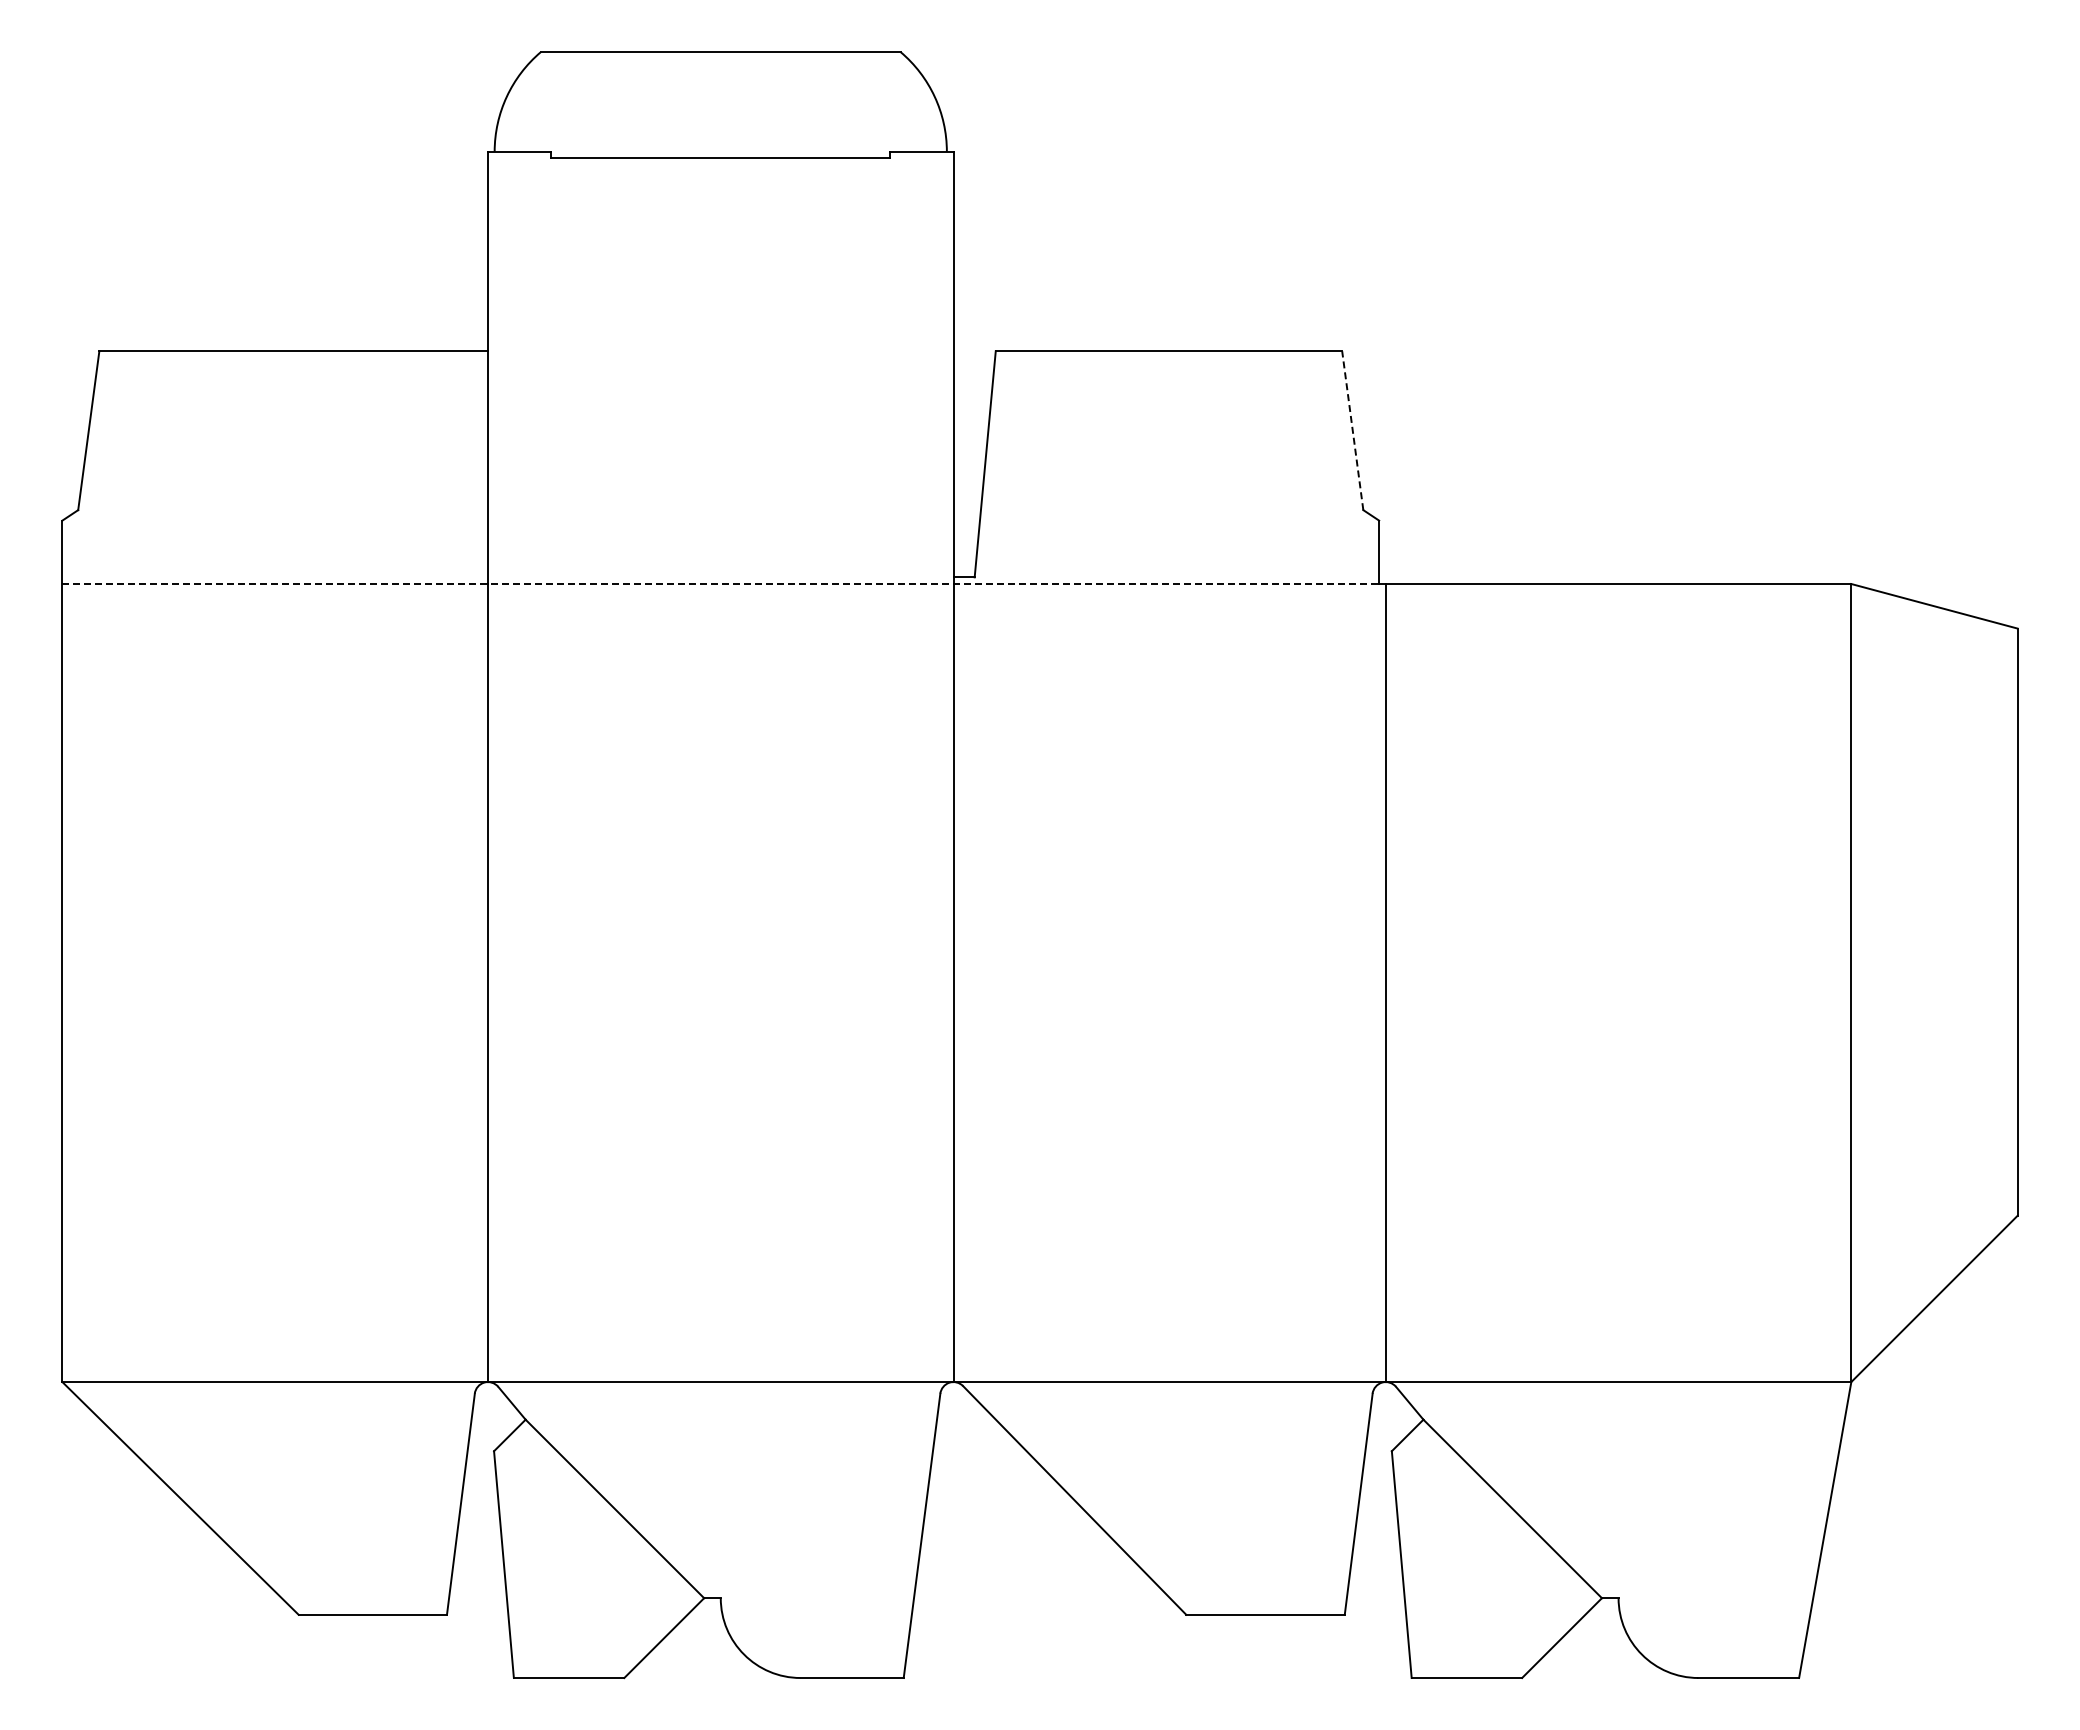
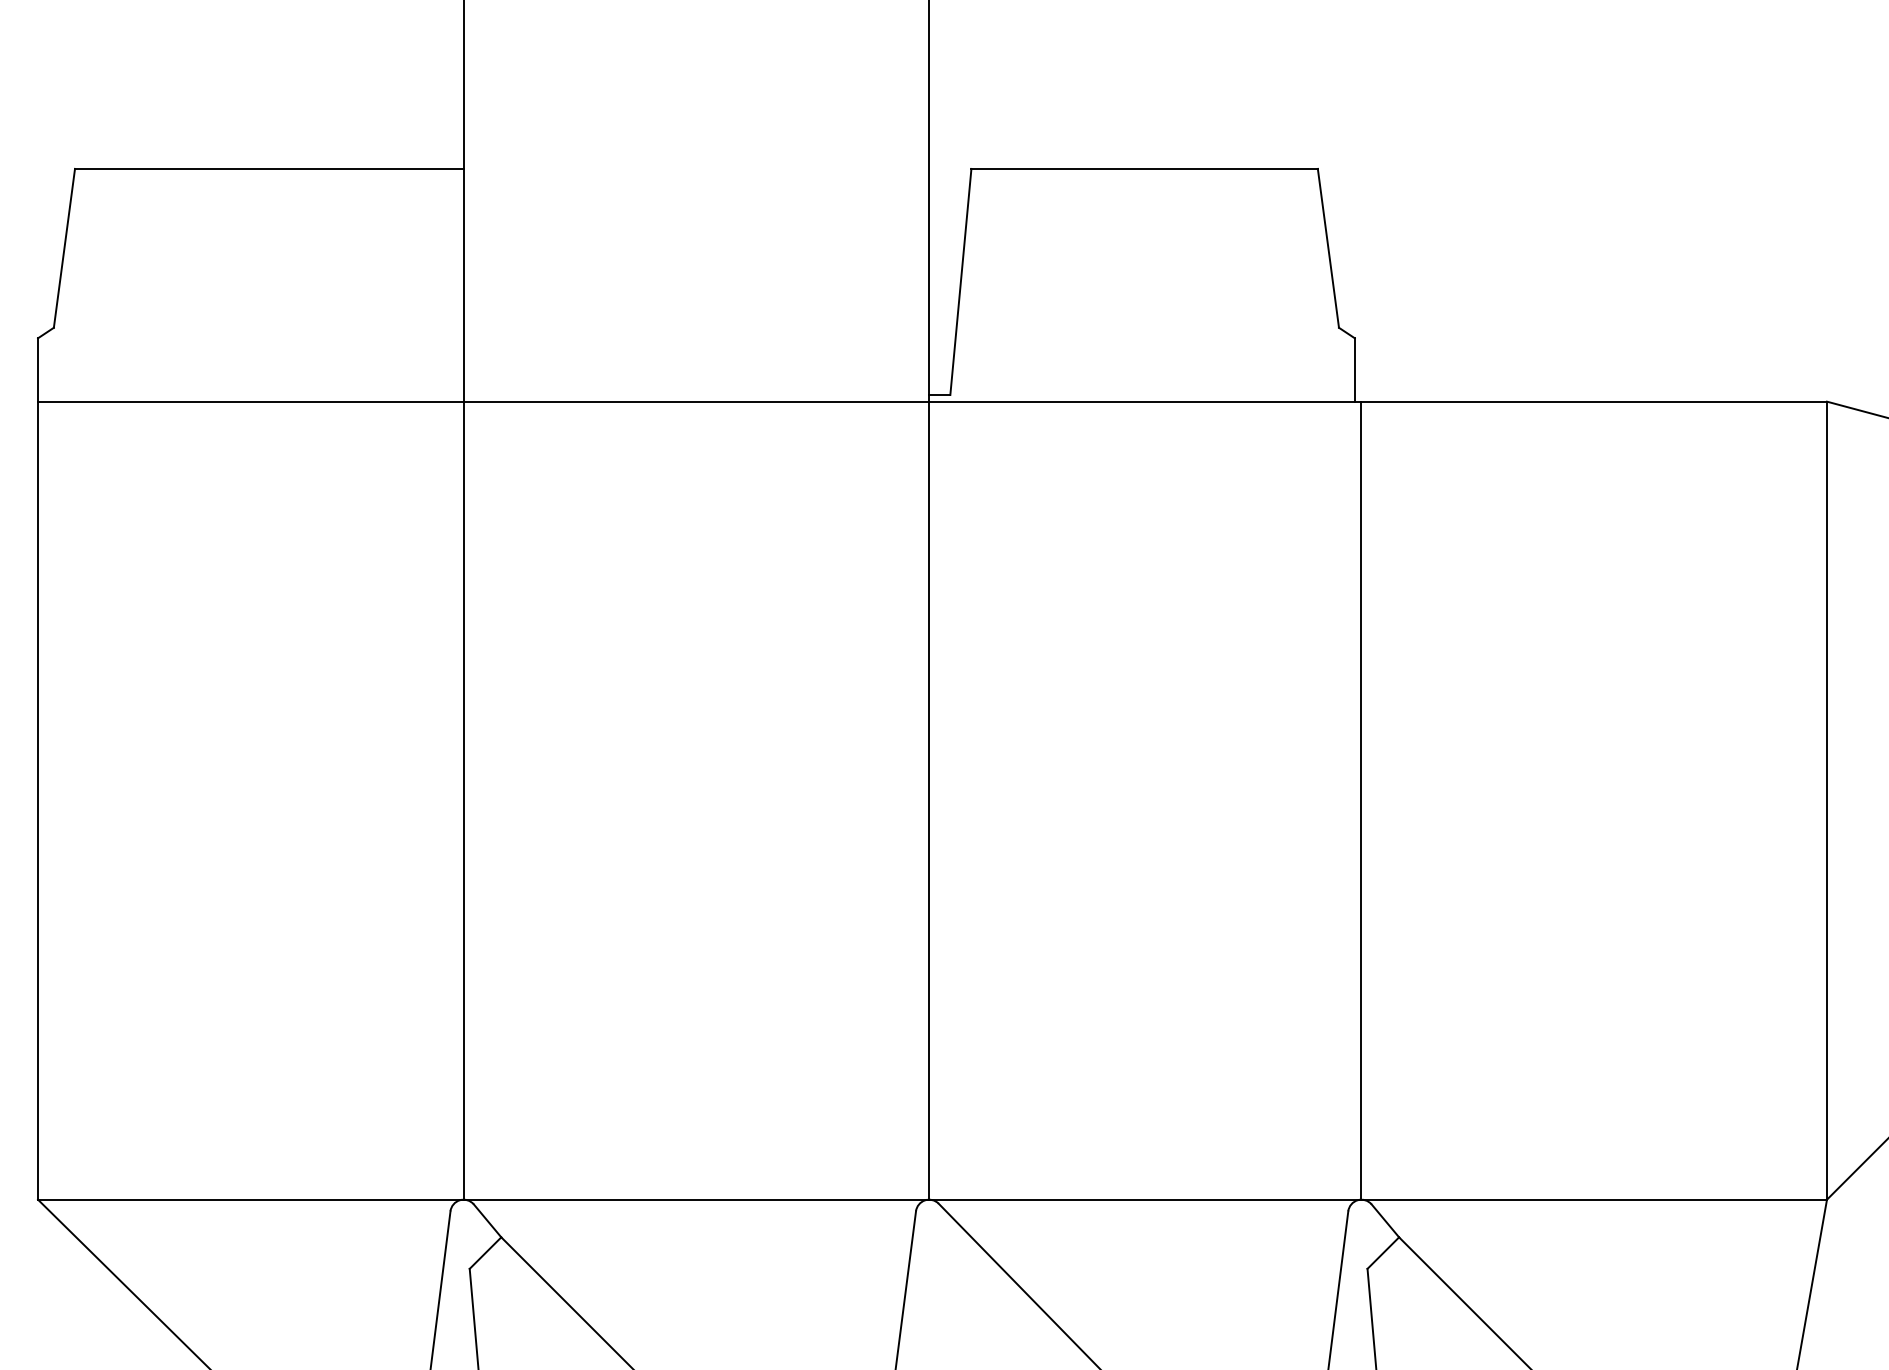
line: (1352, 430) -> (1328, 248), dashed -> solid
line: (721, 584) -> (697, 402), dashed -> solid

